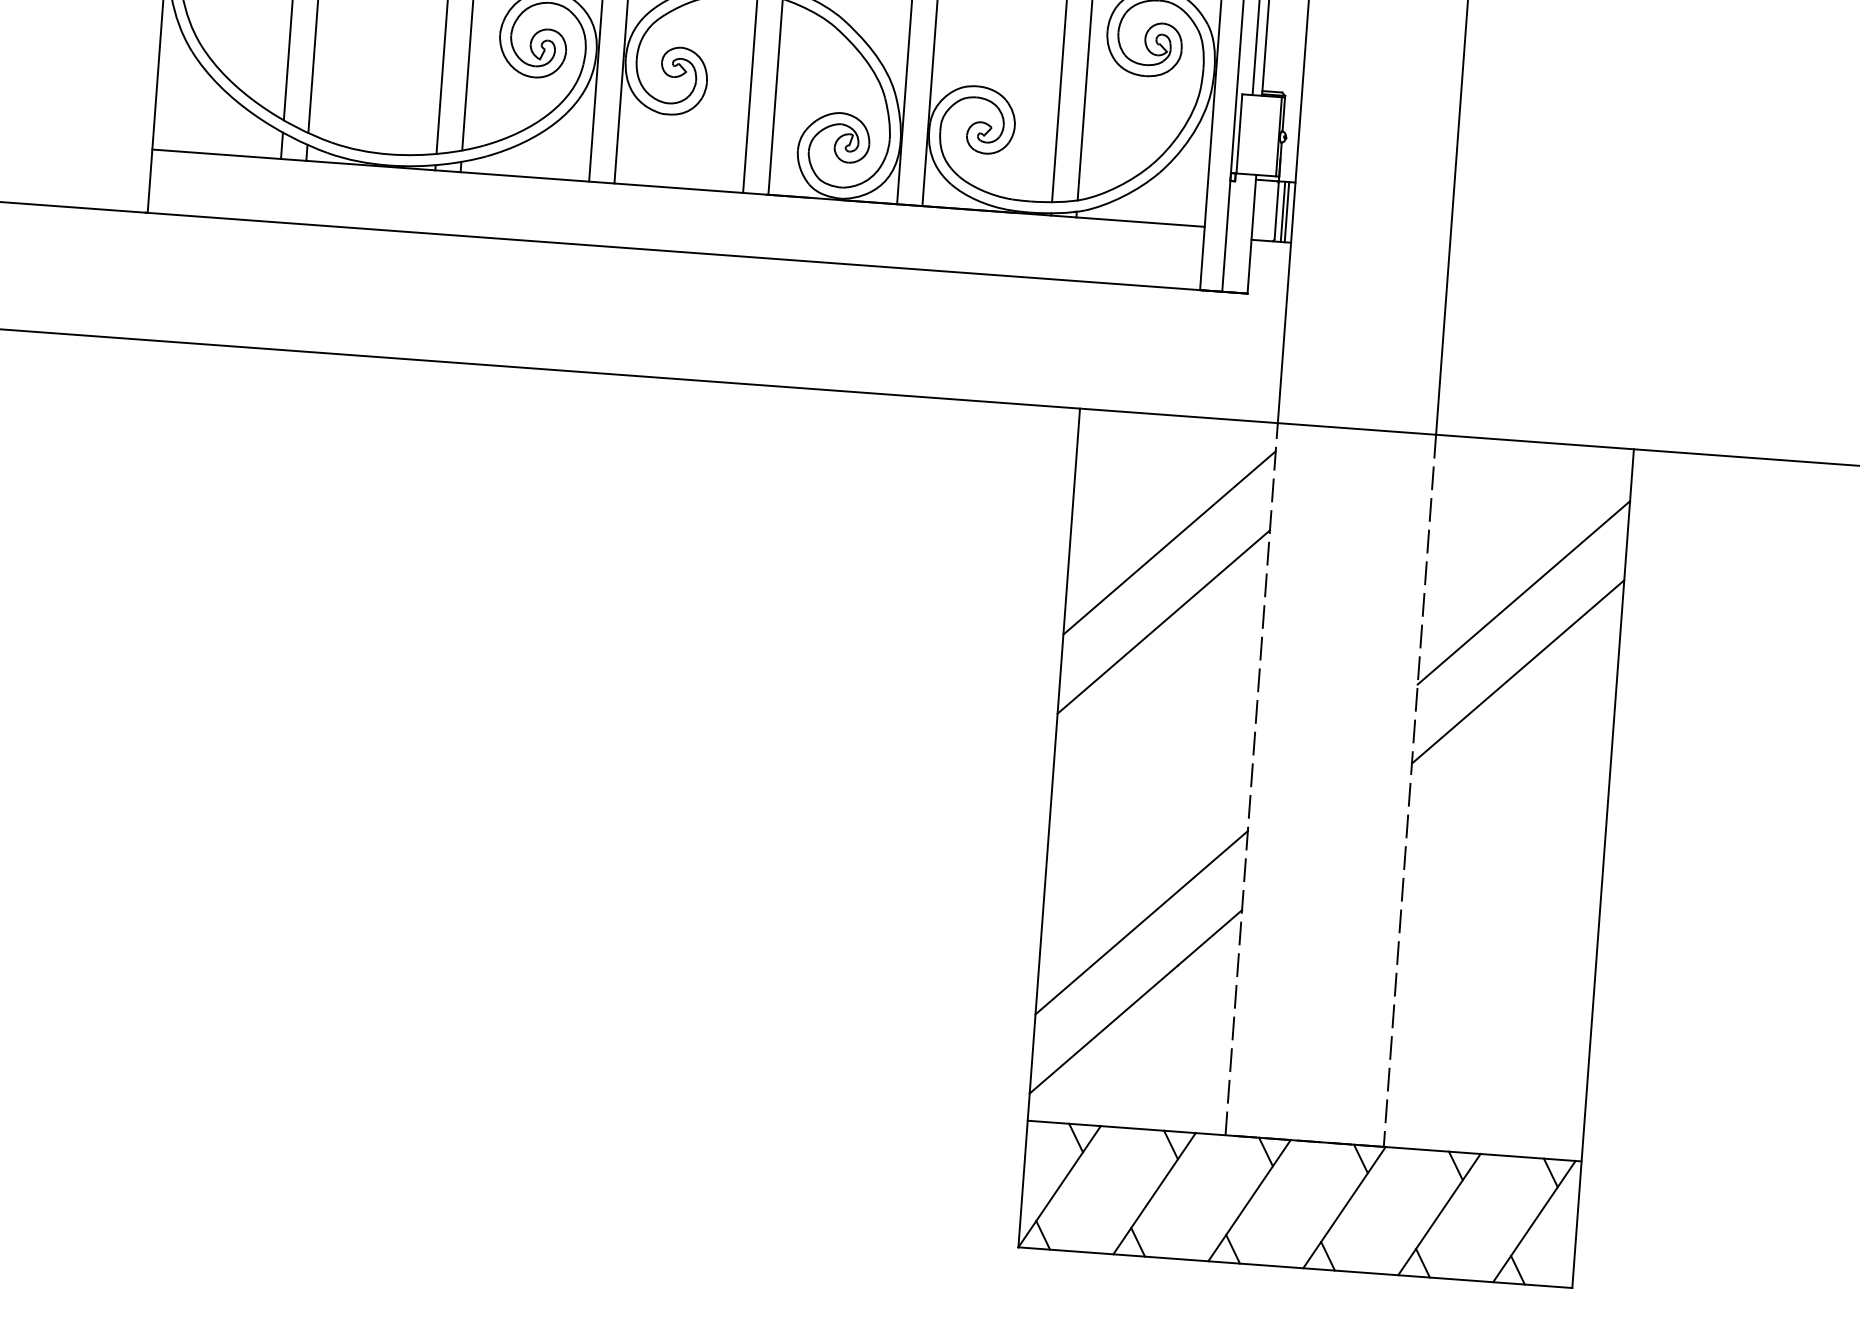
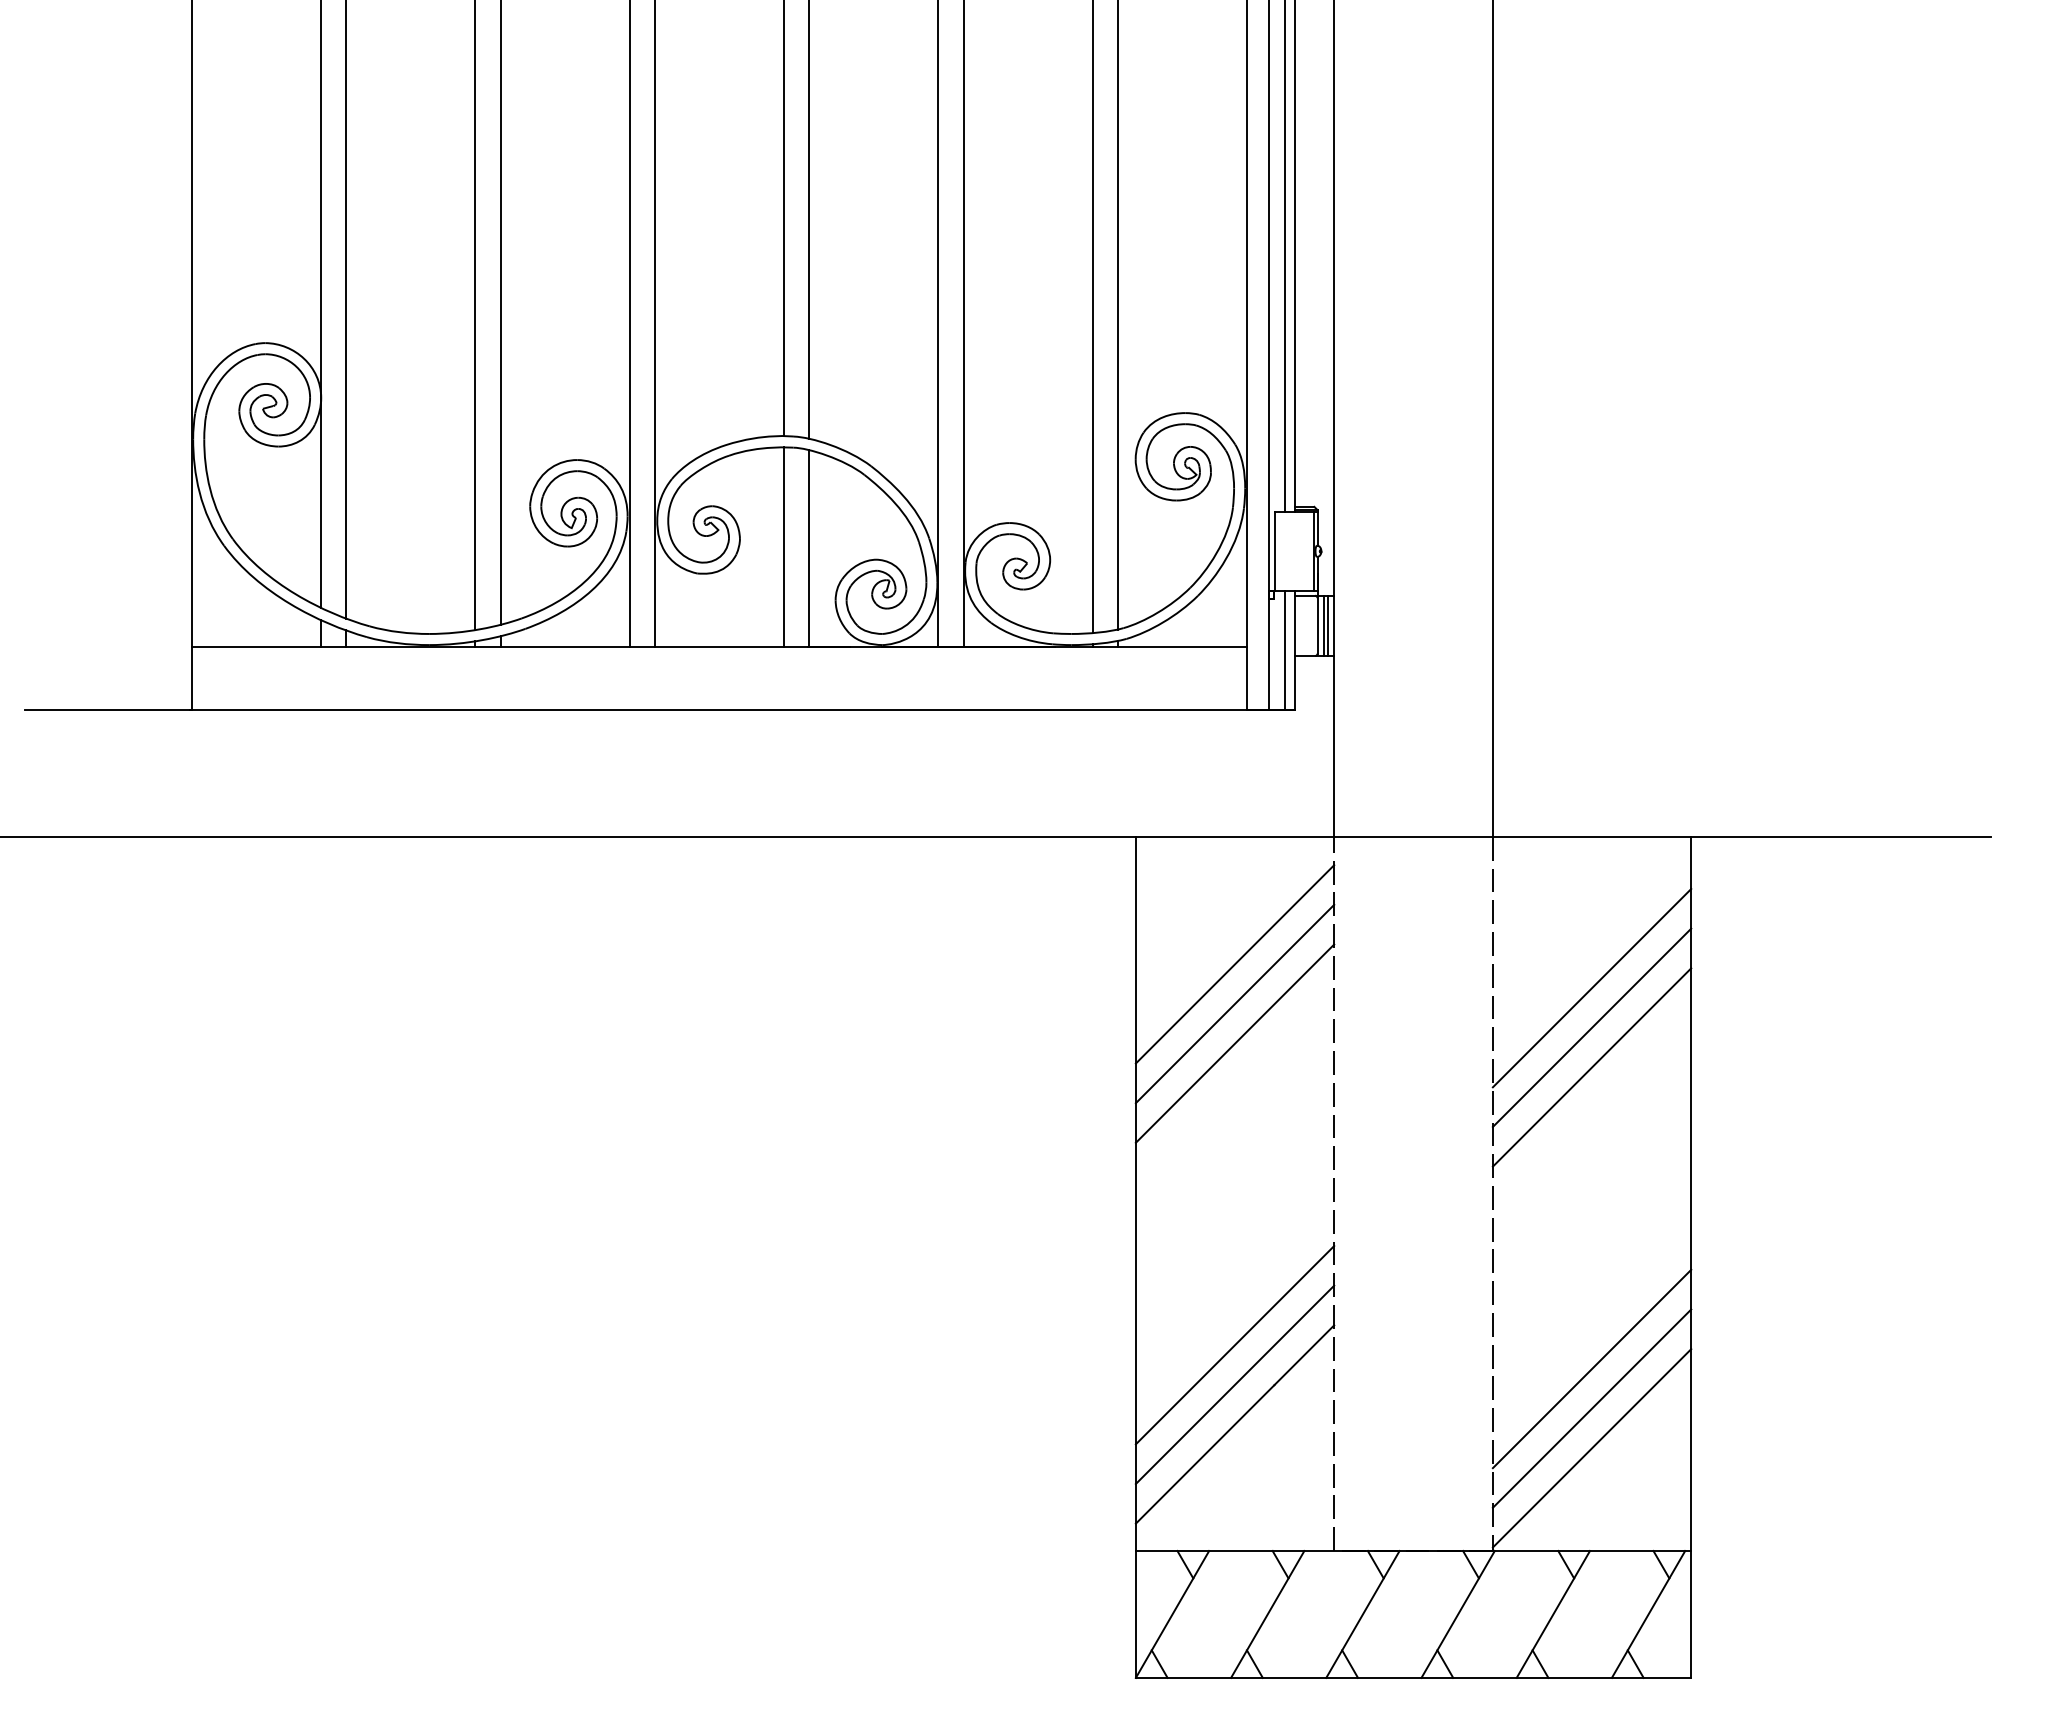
line: (1242, 232) -> (1285, 649), added
line: (1166, 581) -> (1234, 1003), added
line: (1520, 632) -> (1591, 1027), added
line: (1138, 961) -> (1234, 1384), added
line: (1495, 972) -> (1591, 1368), added
line: (1492, 1012) -> (1591, 1408), added
line: (1489, 1051) -> (1591, 1448), added

